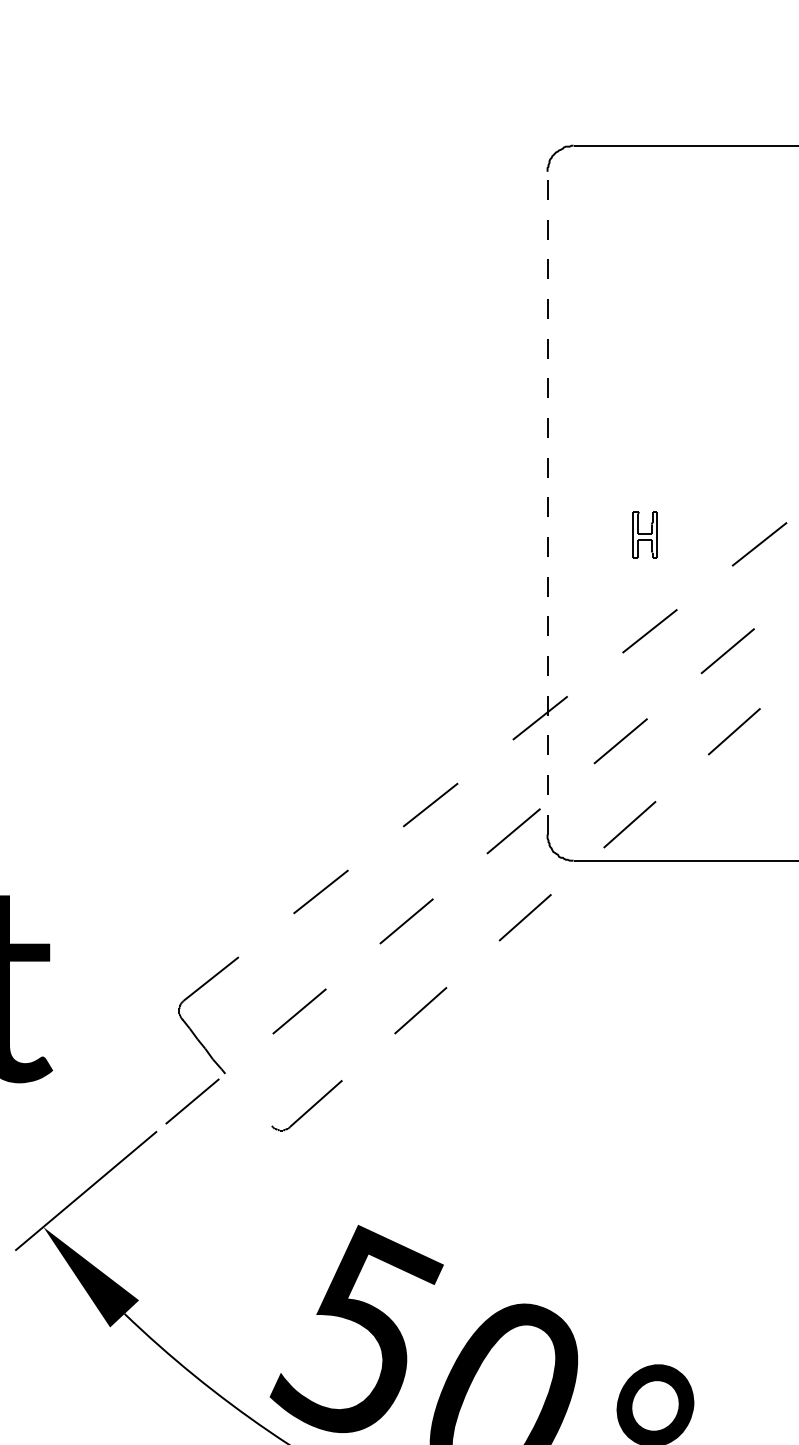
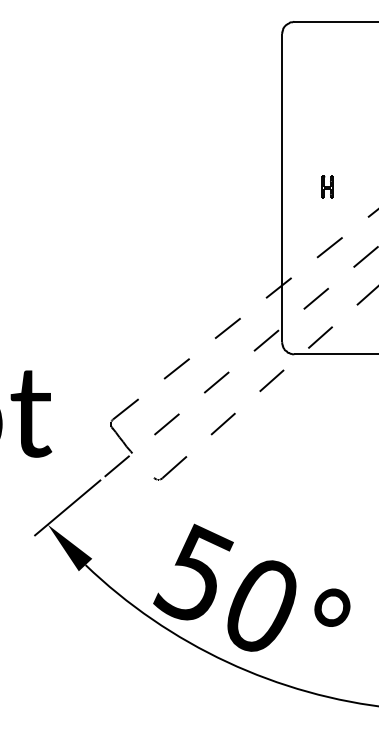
line: (548, 501) -> (282, 187), dashed -> solid
part: (644, 534) -> (327, 186), moved

